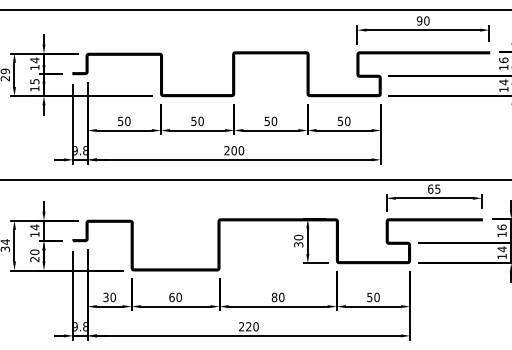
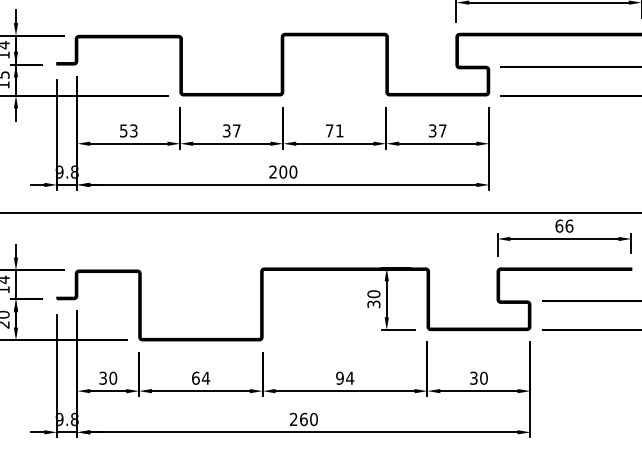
text: (127, 120) -> (133, 129), 50 -> 53
text: (197, 121) -> (231, 131), 50 -> 37
text: (270, 121) -> (334, 131), 50 -> 71
text: (344, 121) -> (438, 131), 50 -> 37
text: (437, 188) -> (568, 225), 65 -> 66
text: (369, 296) -> (473, 376), 50 -> 30
text: (179, 297) -> (206, 378), 60 -> 64
text: (277, 297) -> (344, 378), 80 -> 94
text: (248, 326) -> (303, 419), 220 -> 260

